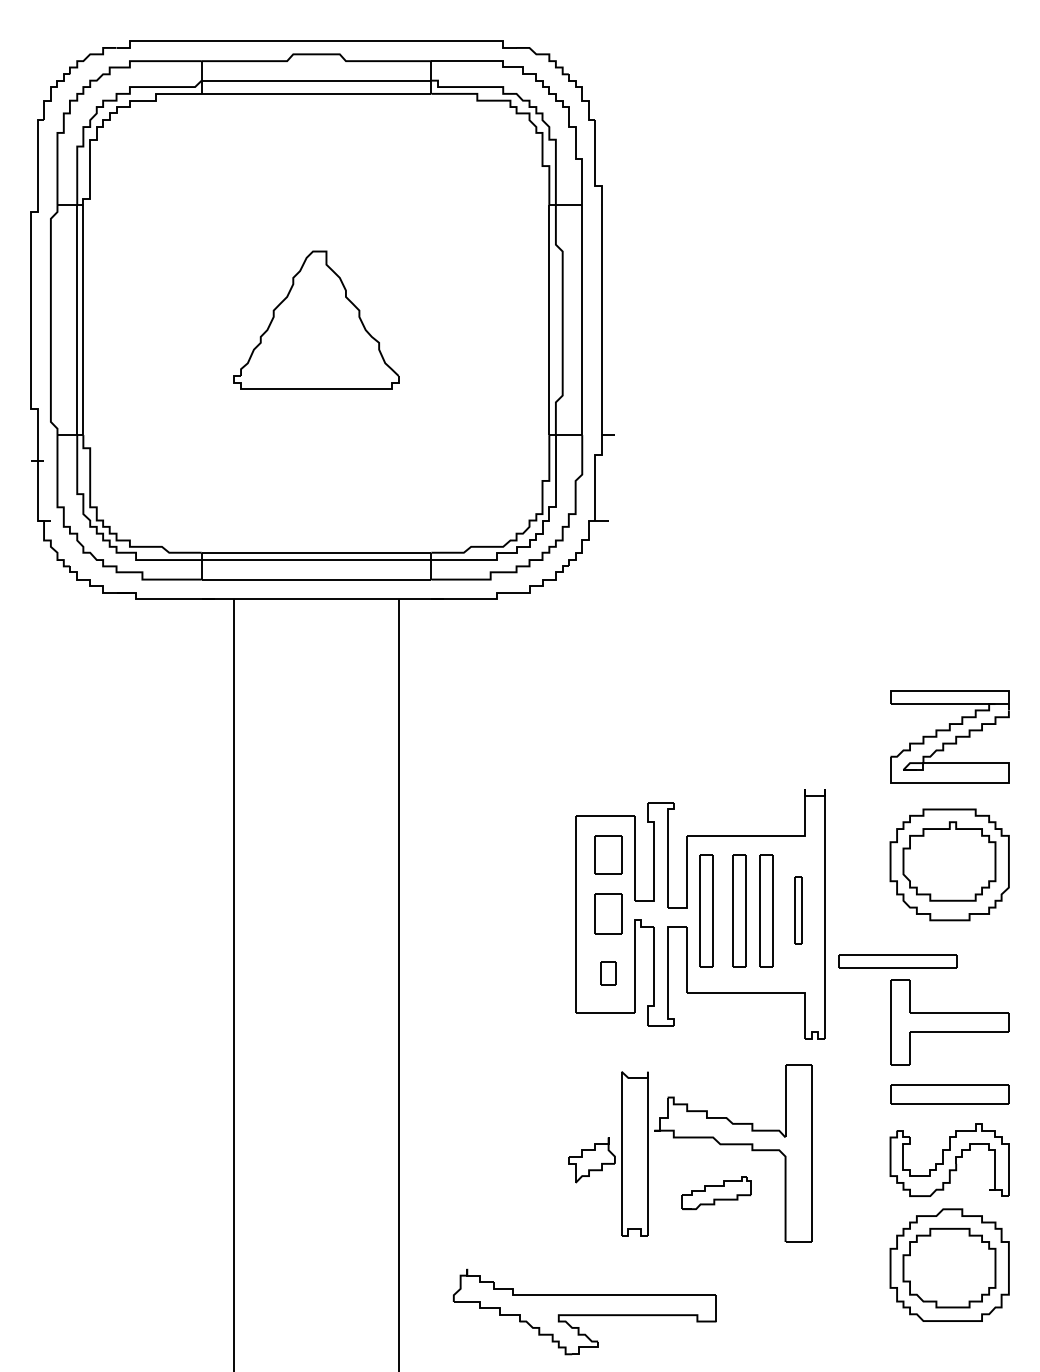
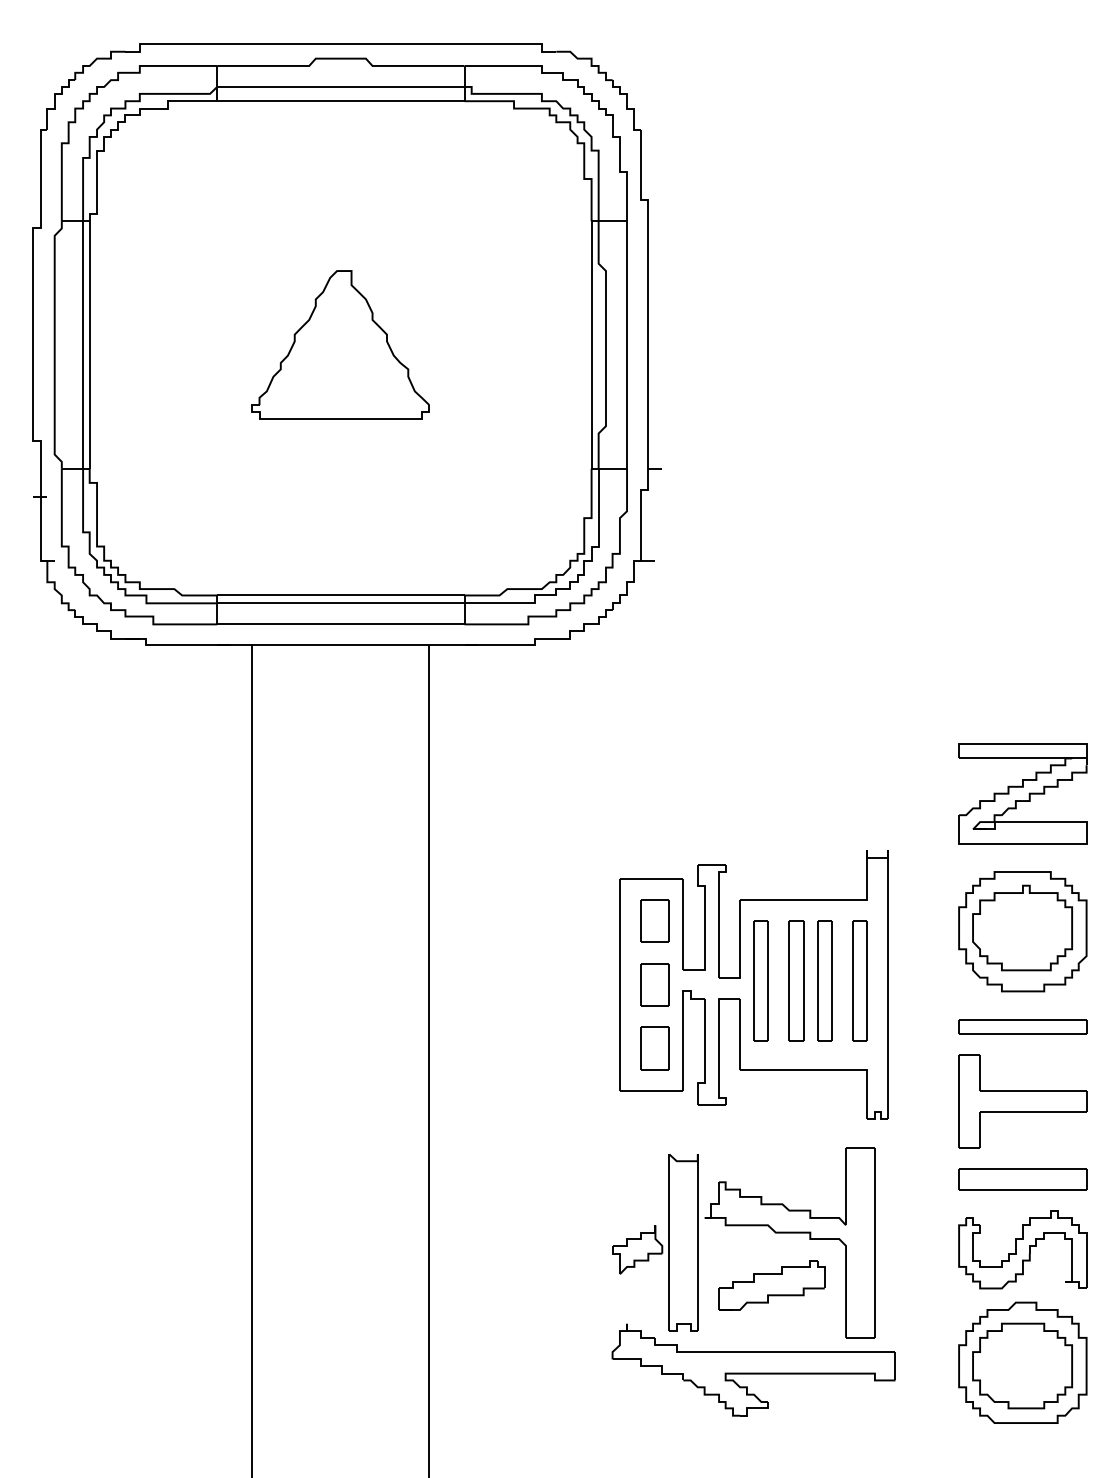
part: (798, 910) -> (859, 980), size x1.67
part: (897, 961) -> (1022, 1027), moved
part: (608, 973) -> (655, 1048), size x1.67
part: (716, 1192) -> (771, 1284), size x1.43
part: (584, 1311) -> (753, 1369), moved

